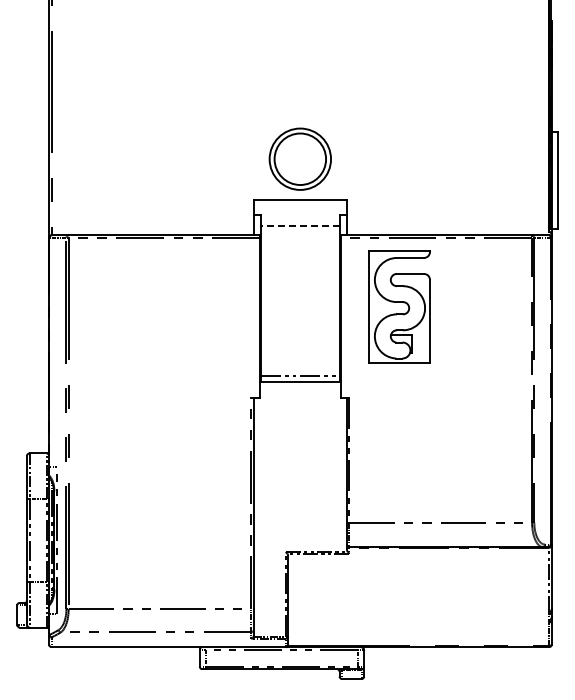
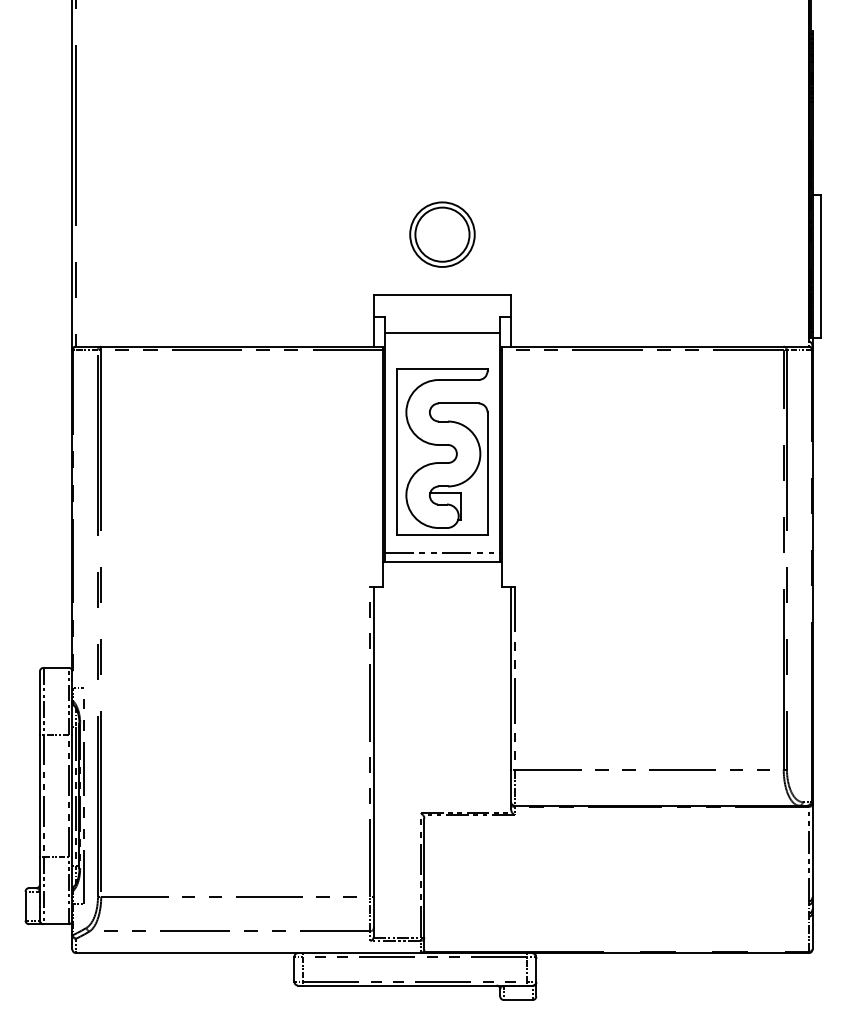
part: (300, 159) -> (442, 234), size x0.71
line: (299, 226) -> (441, 333), dashed -> solid
part: (399, 306) -> (442, 451), moved

